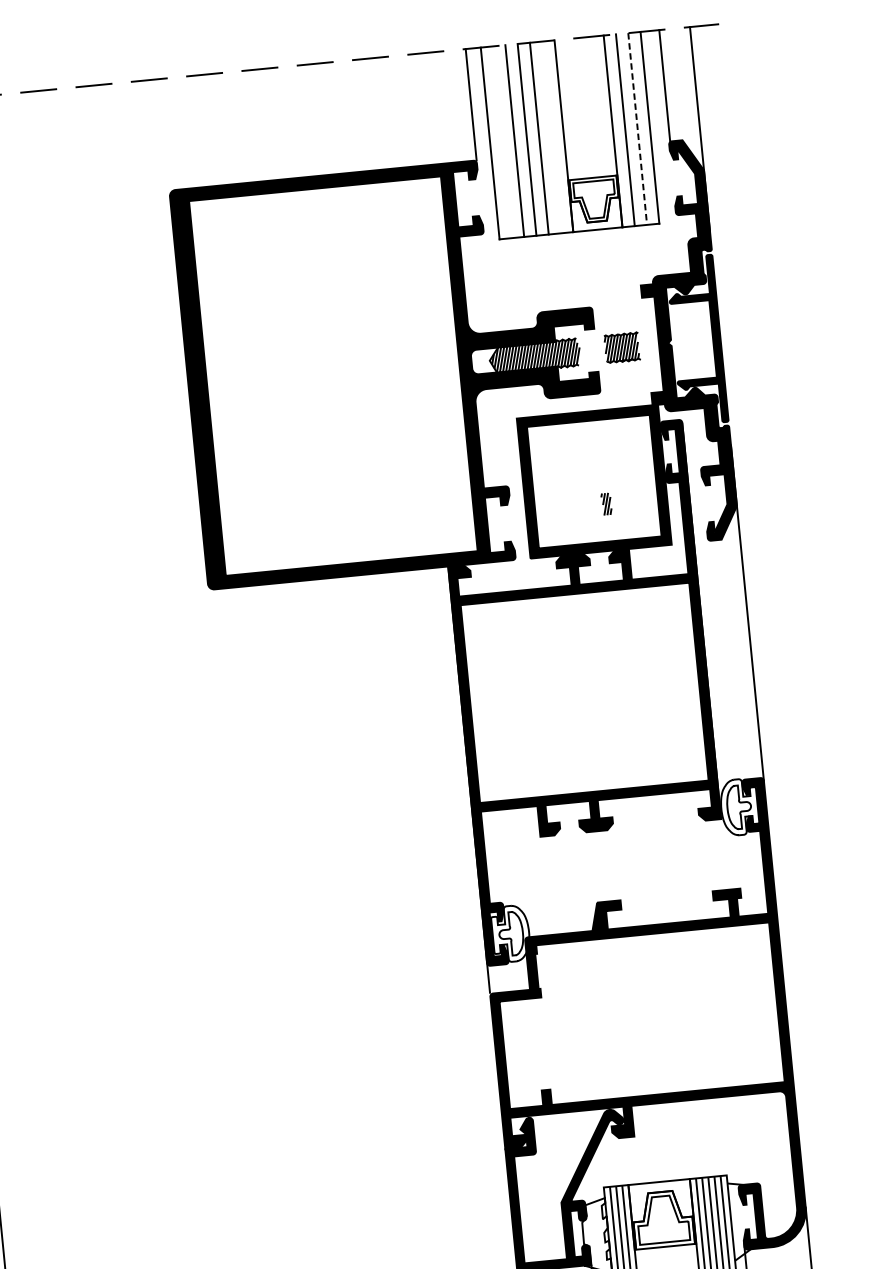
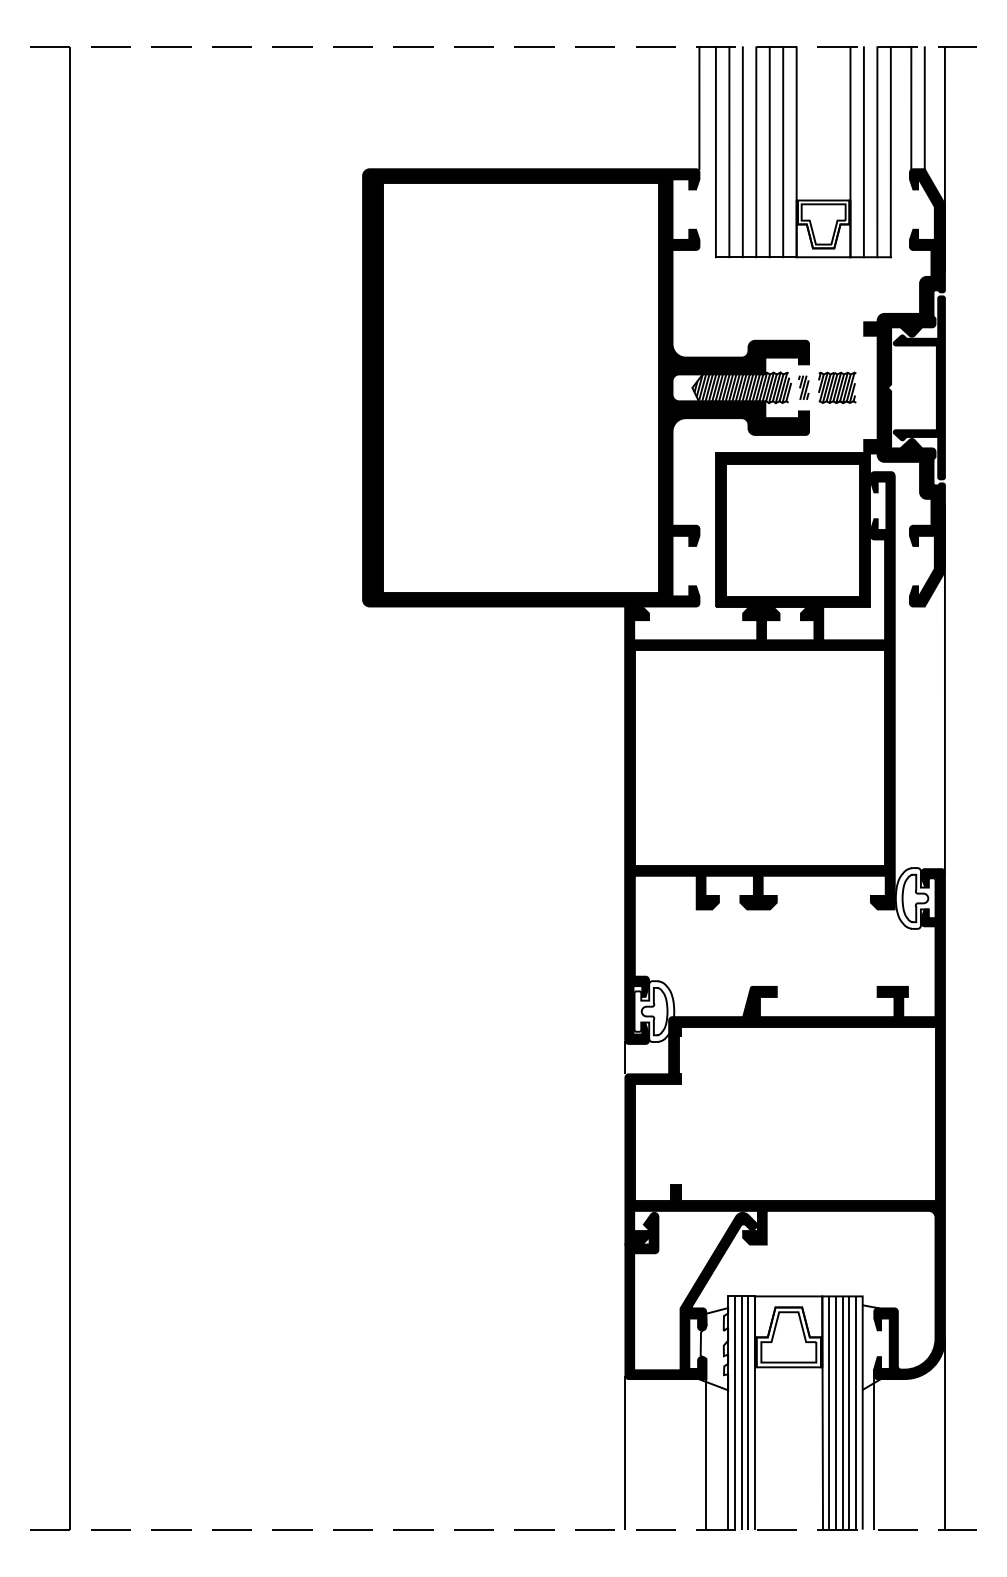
line: (676, 84) -> (924, 108), added
line: (637, 129) -> (877, 152), dashed -> solid
line: (551, 137) -> (783, 152), added
line: (502, 142) -> (729, 152), added
part: (606, 503) -> (803, 387), moved

